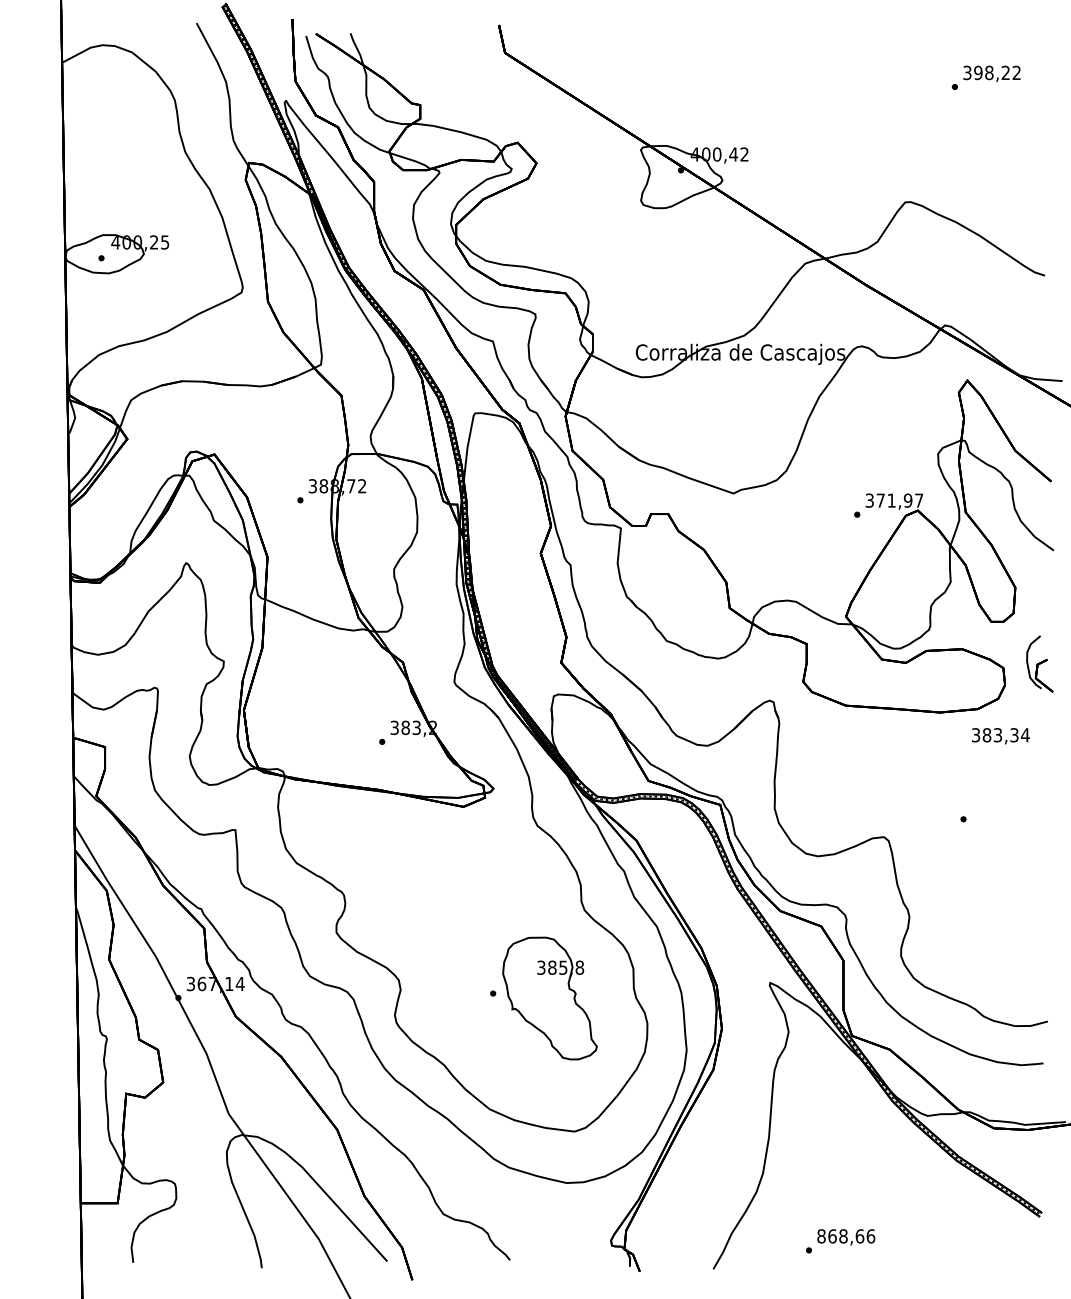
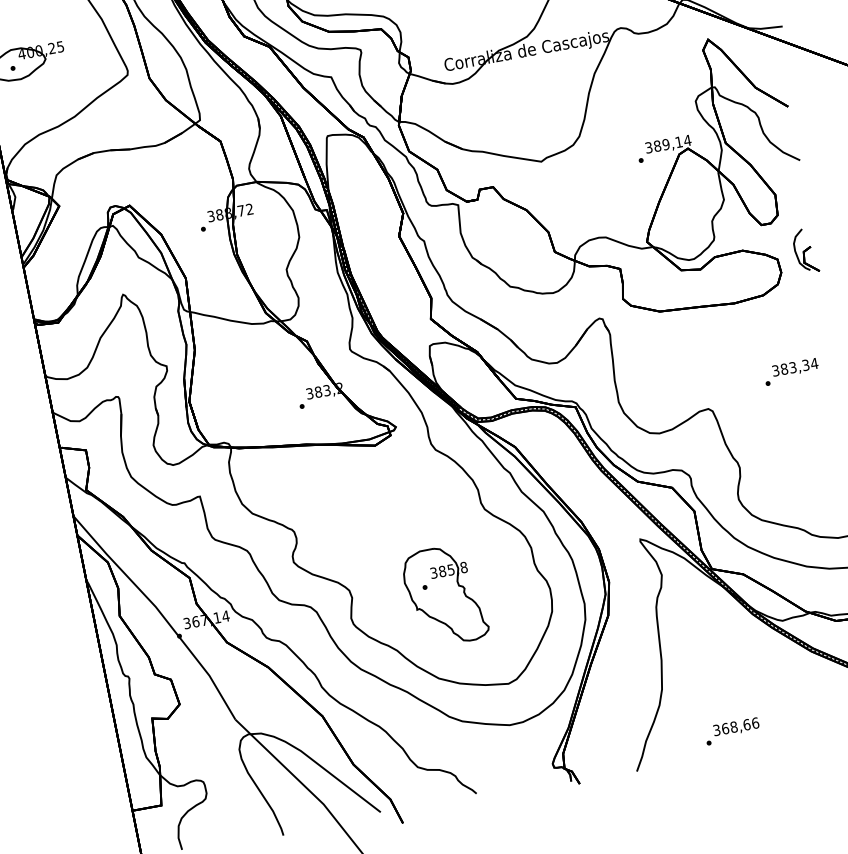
text: (899, 500) -> (672, 143), 371,97 -> 389,14
text: (1000, 736) -> (795, 368), moved
part: (549, 998) -> (444, 595), moved
text: (821, 1236) -> (716, 730), 868,66 -> 368,66

